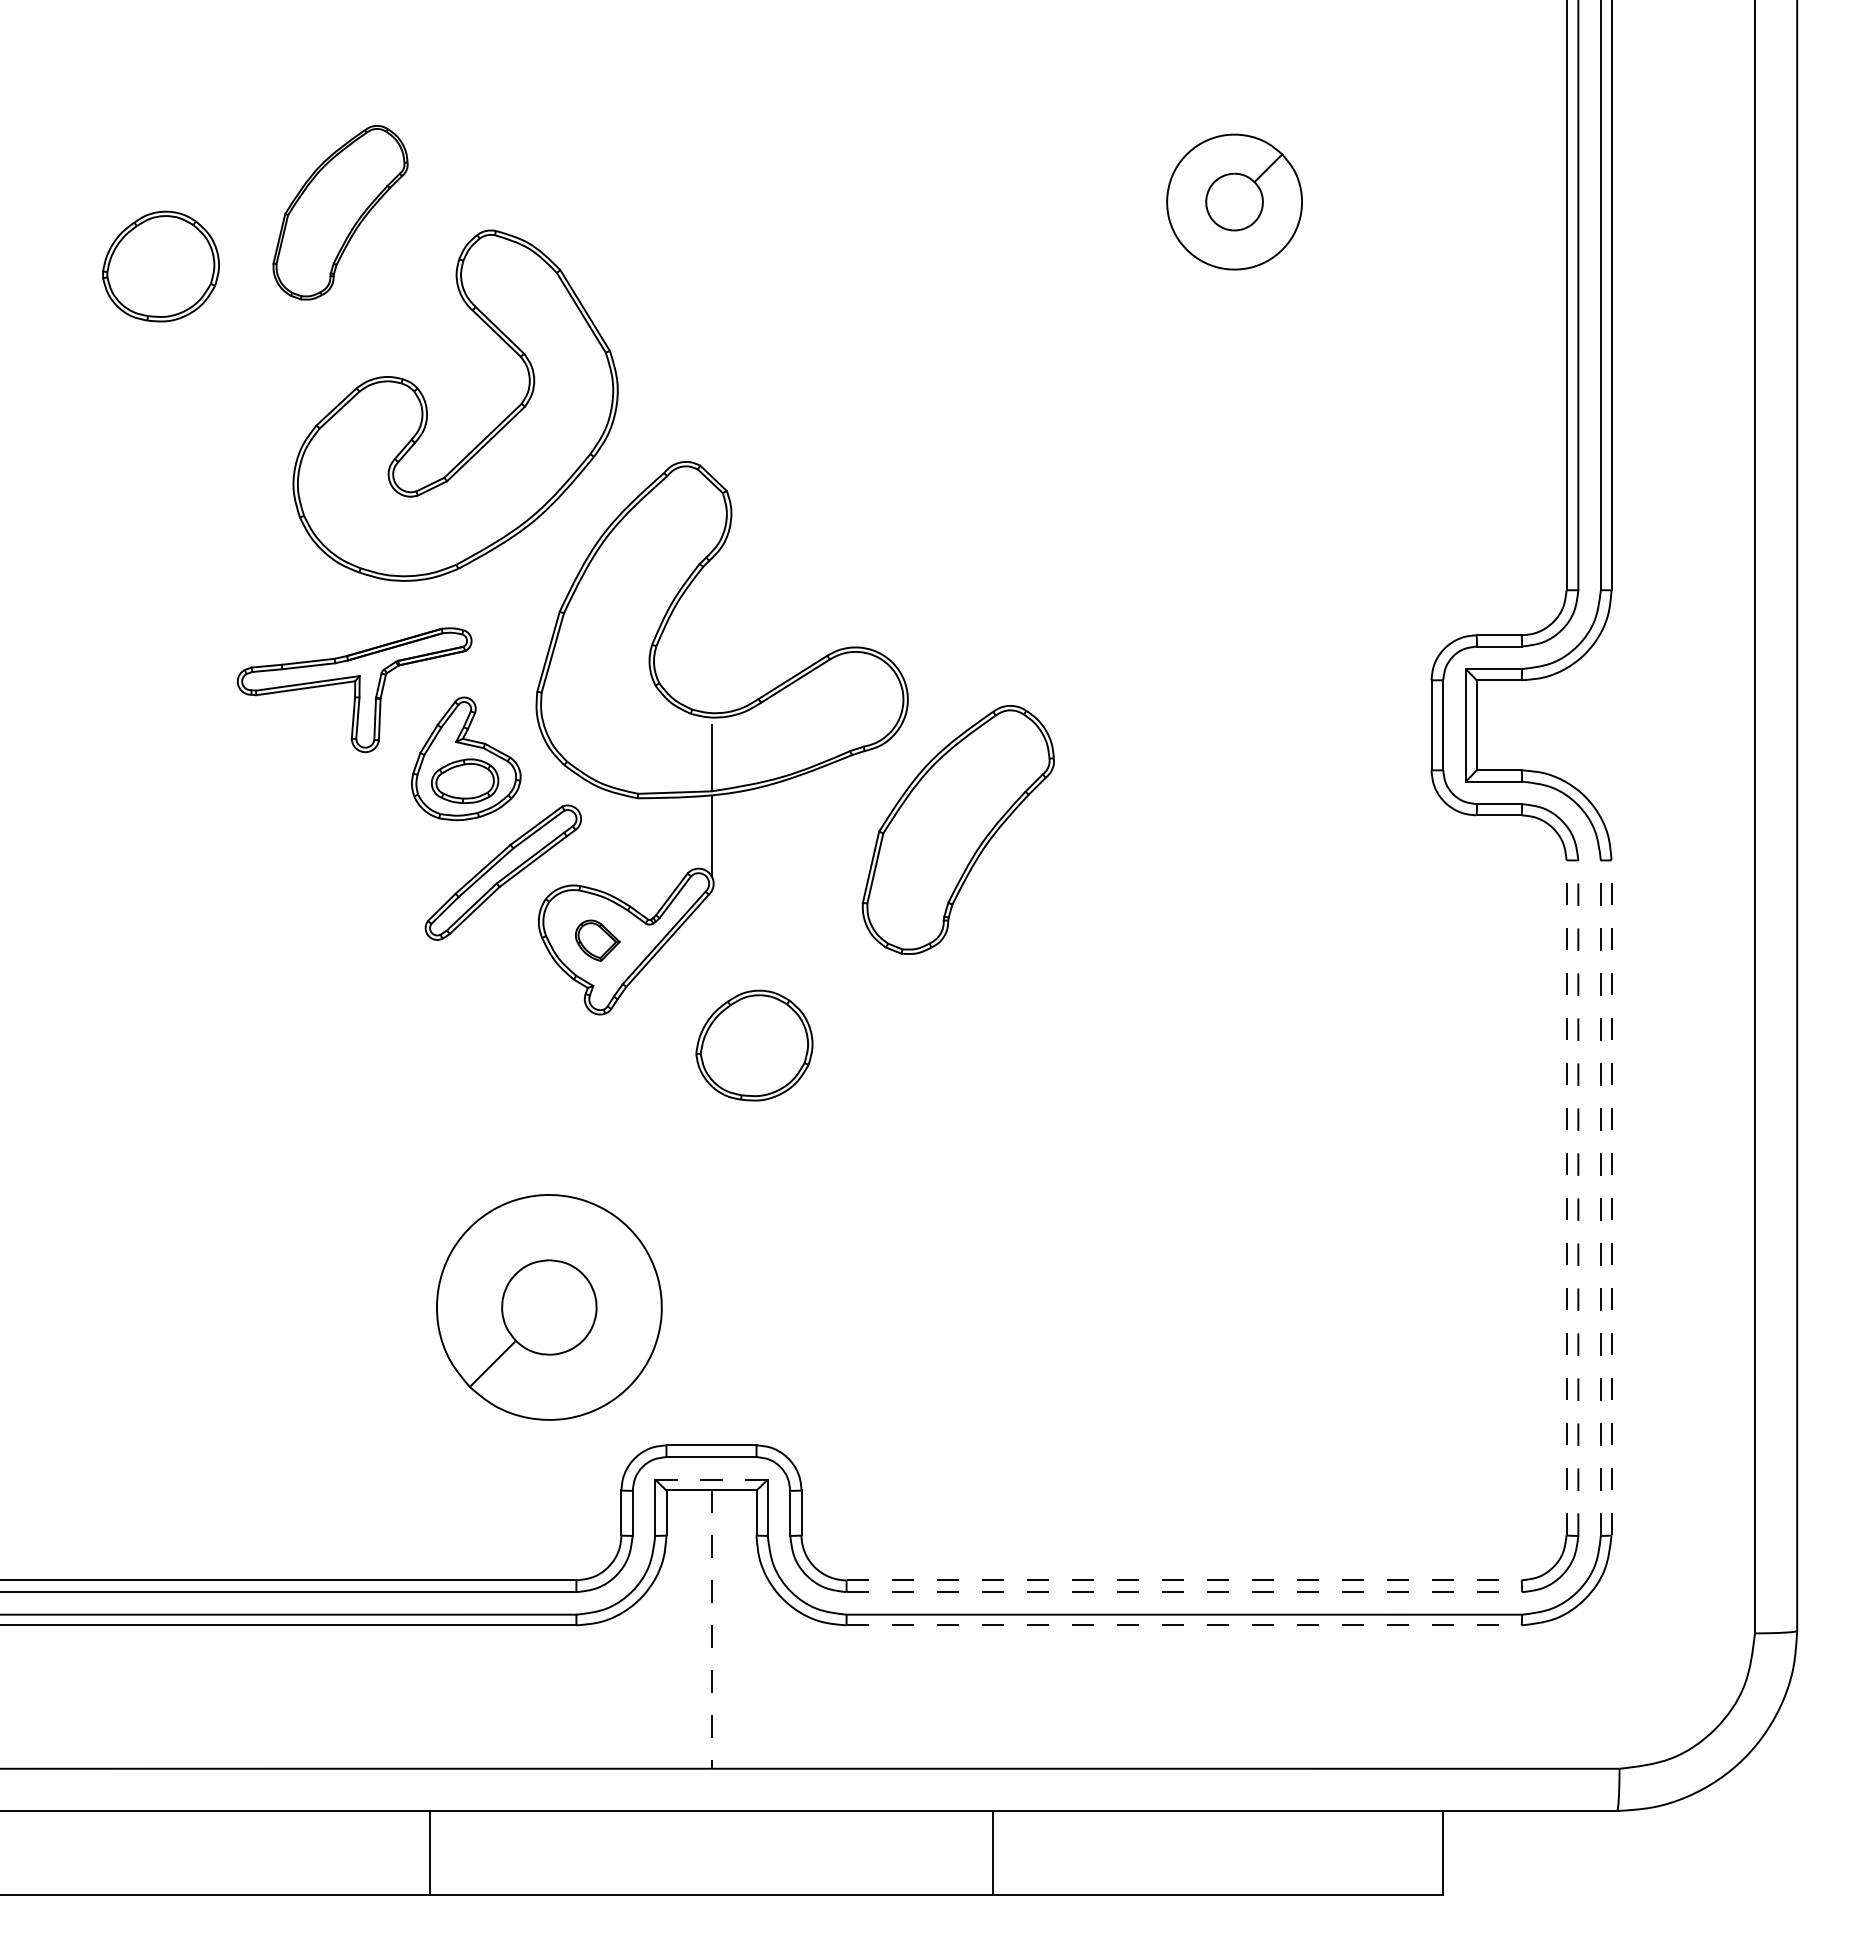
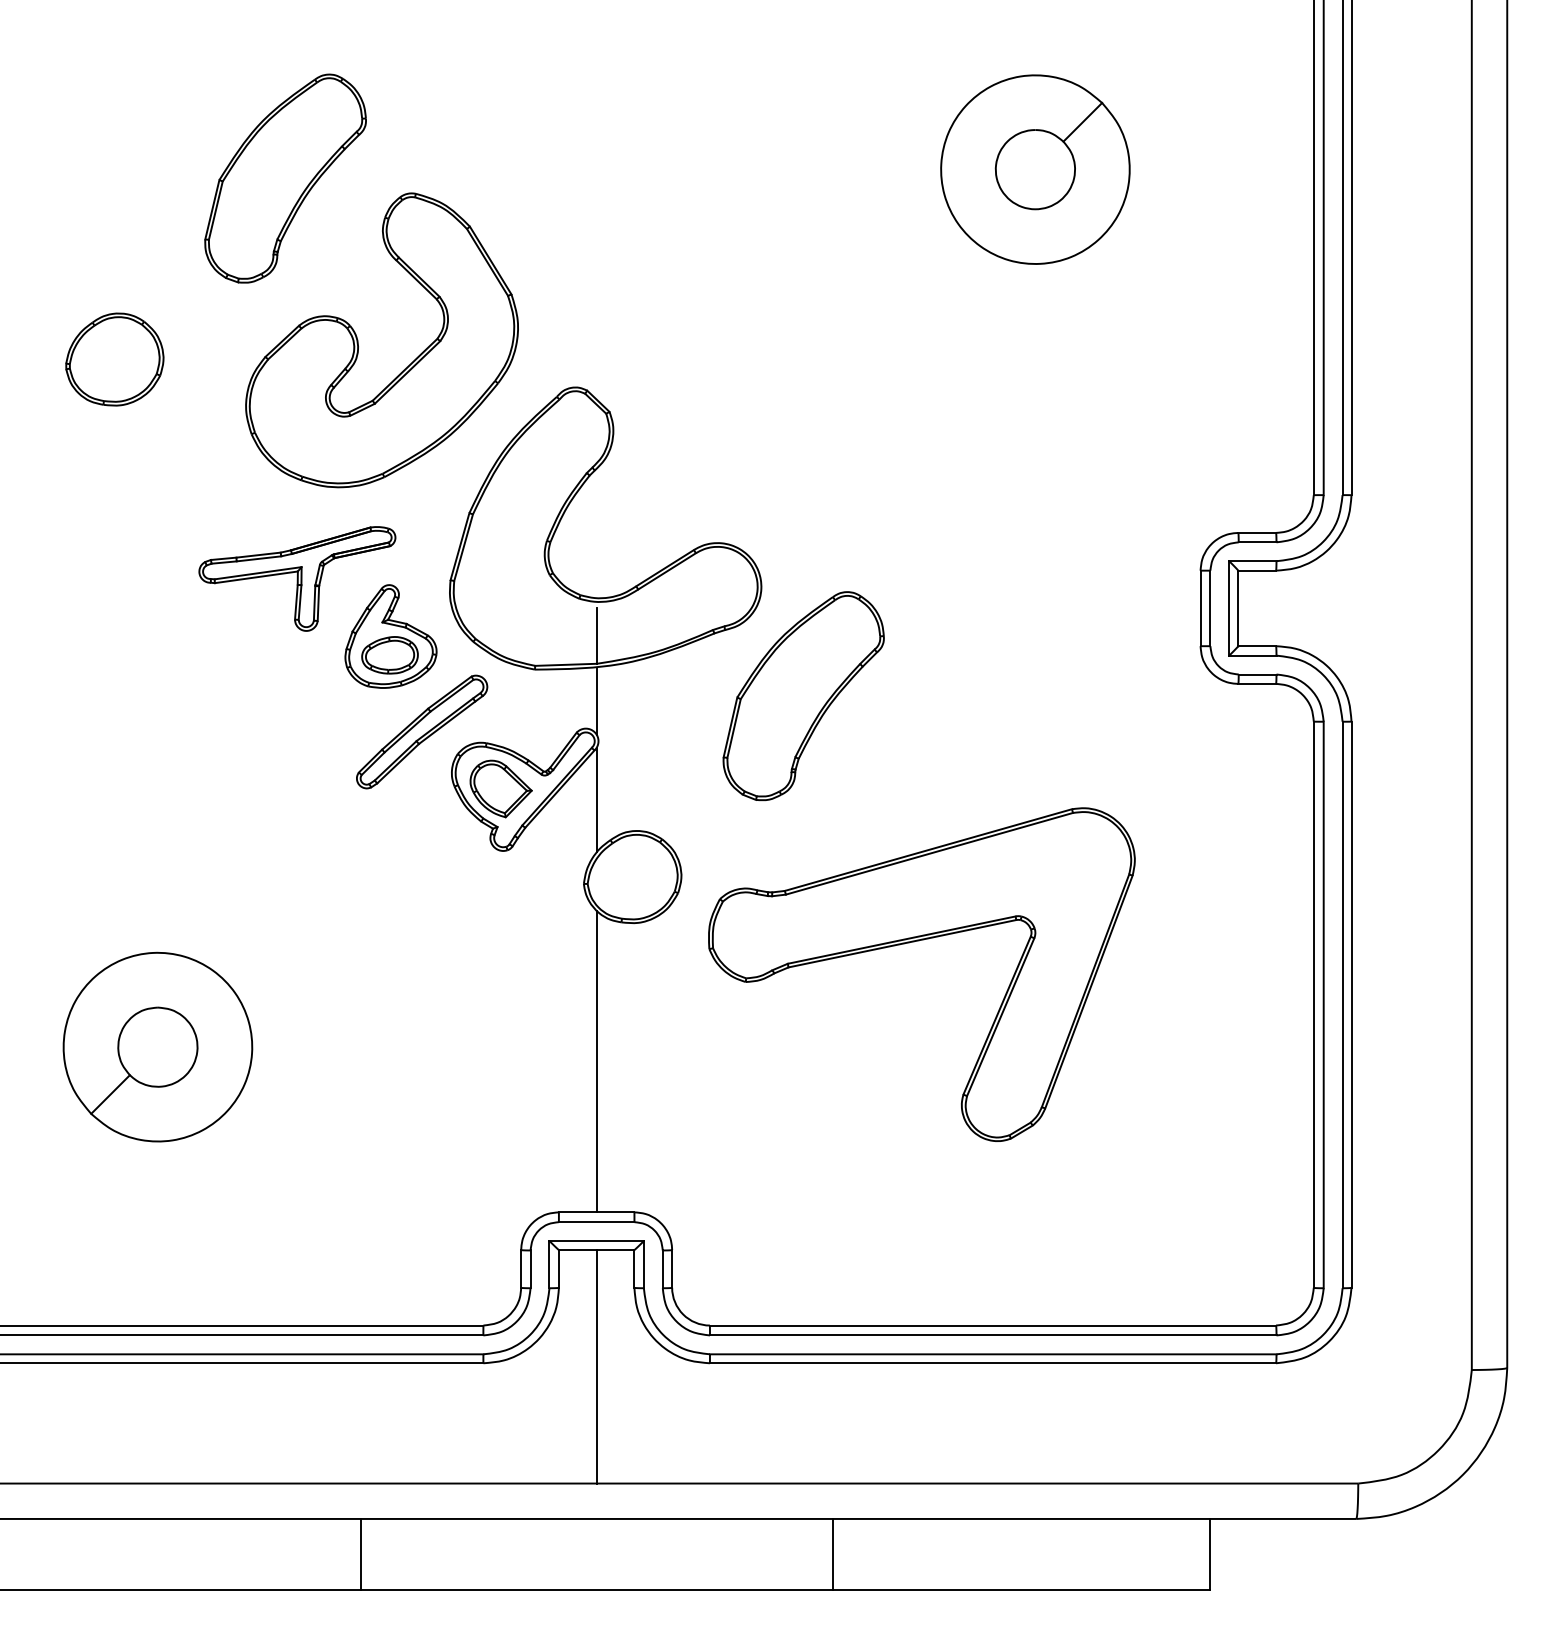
part: (1234, 201) -> (1035, 169), size x1.67
part: (340, 212) -> (285, 178), size x1.43
part: (160, 266) -> (114, 359), moved
part: (597, 940) -> (501, 788), size x1.67
line: (711, 953) -> (596, 799), added
part: (1089, 1123) -> (913, 942), added
line: (1566, 1197) -> (1313, 1004), dashed -> solid
line: (1611, 1197) -> (1351, 1004), dashed -> solid
line: (1578, 1198) -> (1323, 1005), dashed -> solid
line: (1600, 1198) -> (1342, 1005), dashed -> solid
line: (711, 1265) -> (596, 1061), added
part: (549, 1307) -> (158, 1047), moved
line: (712, 1479) -> (597, 1240), dashed -> solid
line: (1184, 1580) -> (993, 1325), dashed -> solid
line: (1184, 1592) -> (993, 1335), dashed -> solid
line: (1184, 1625) -> (993, 1363), dashed -> solid
line: (711, 1630) -> (596, 1367), dashed -> solid

